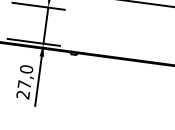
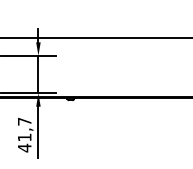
text: (24, 81) -> (24, 134), 27,0 -> 41,7

